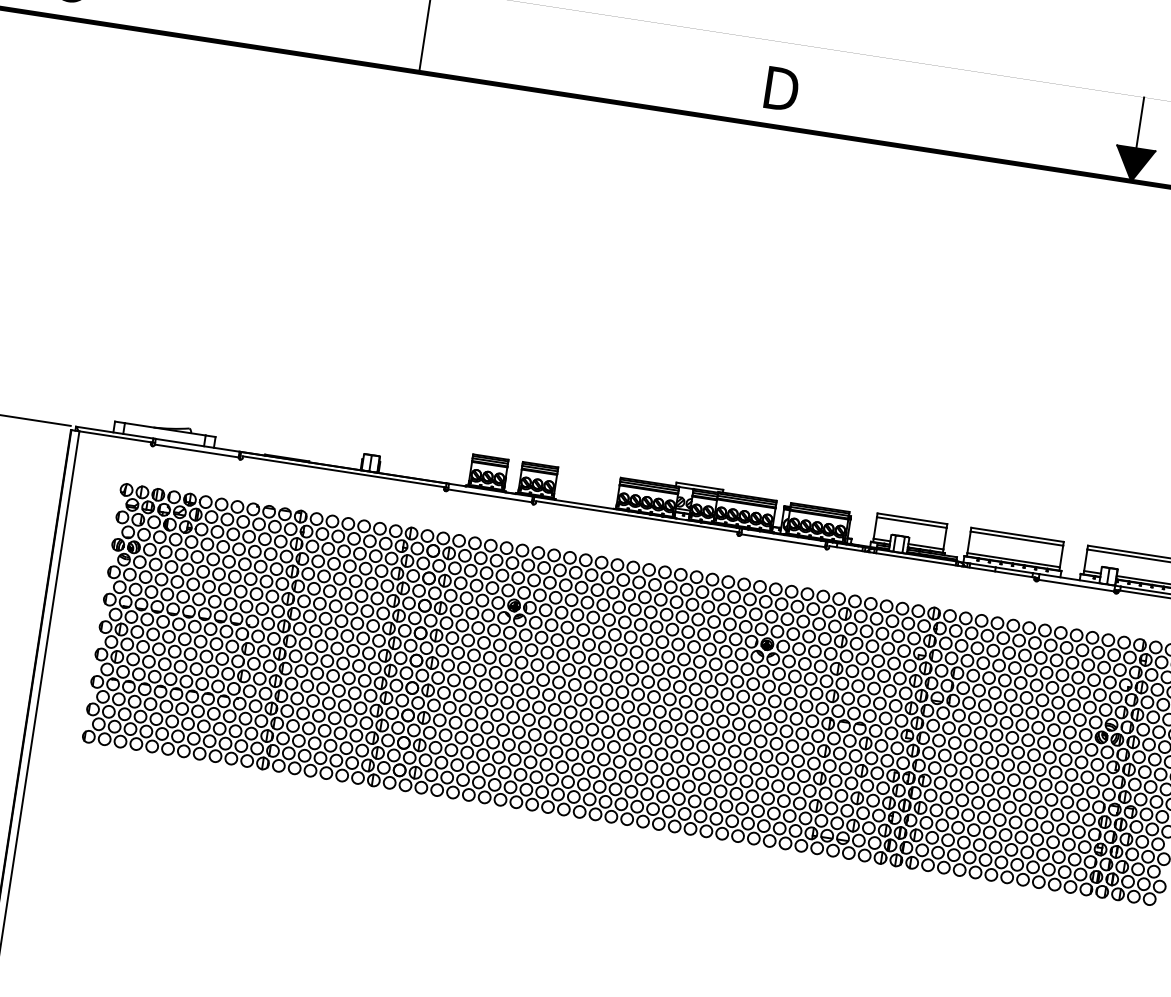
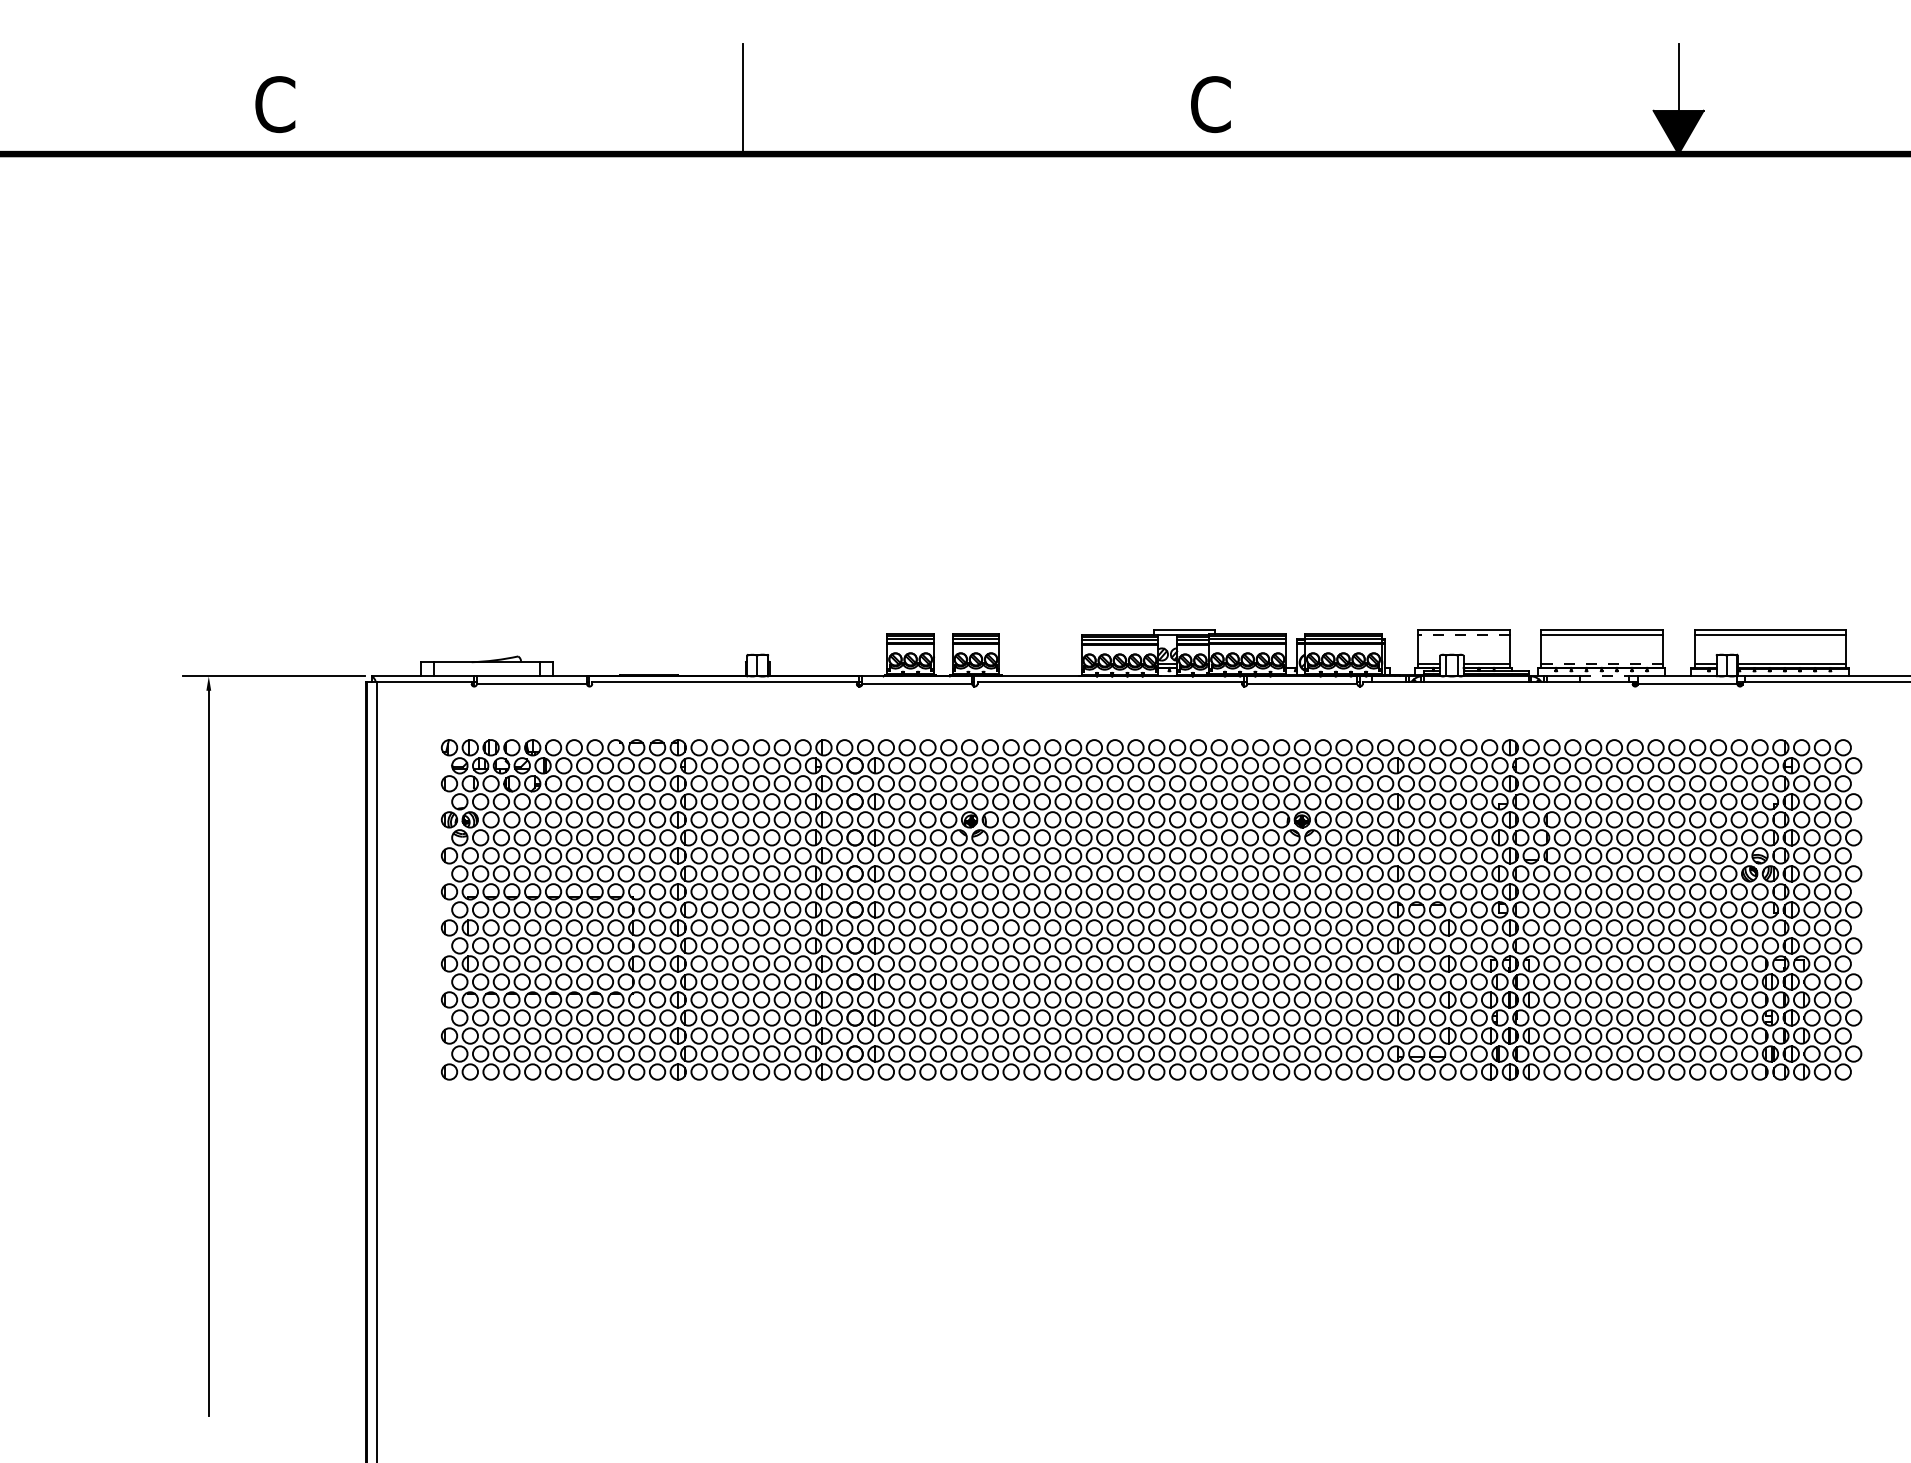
text: (781, 89) -> (1211, 104), D -> C
line: (911, 522) -> (1463, 635), solid -> dashed
line: (1014, 560) -> (1602, 663), solid -> dashed
line: (1014, 570) -> (1605, 676), solid -> dashed

